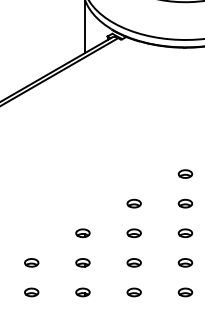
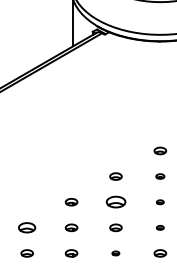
part: (185, 203) -> (160, 176), size x0.7
part: (133, 233) -> (115, 202), size x1.6
part: (185, 233) -> (160, 202), size x0.6
part: (31, 262) -> (27, 227), size x1.4
part: (185, 262) -> (160, 227), size x0.6
part: (133, 292) -> (115, 253), size x0.6

